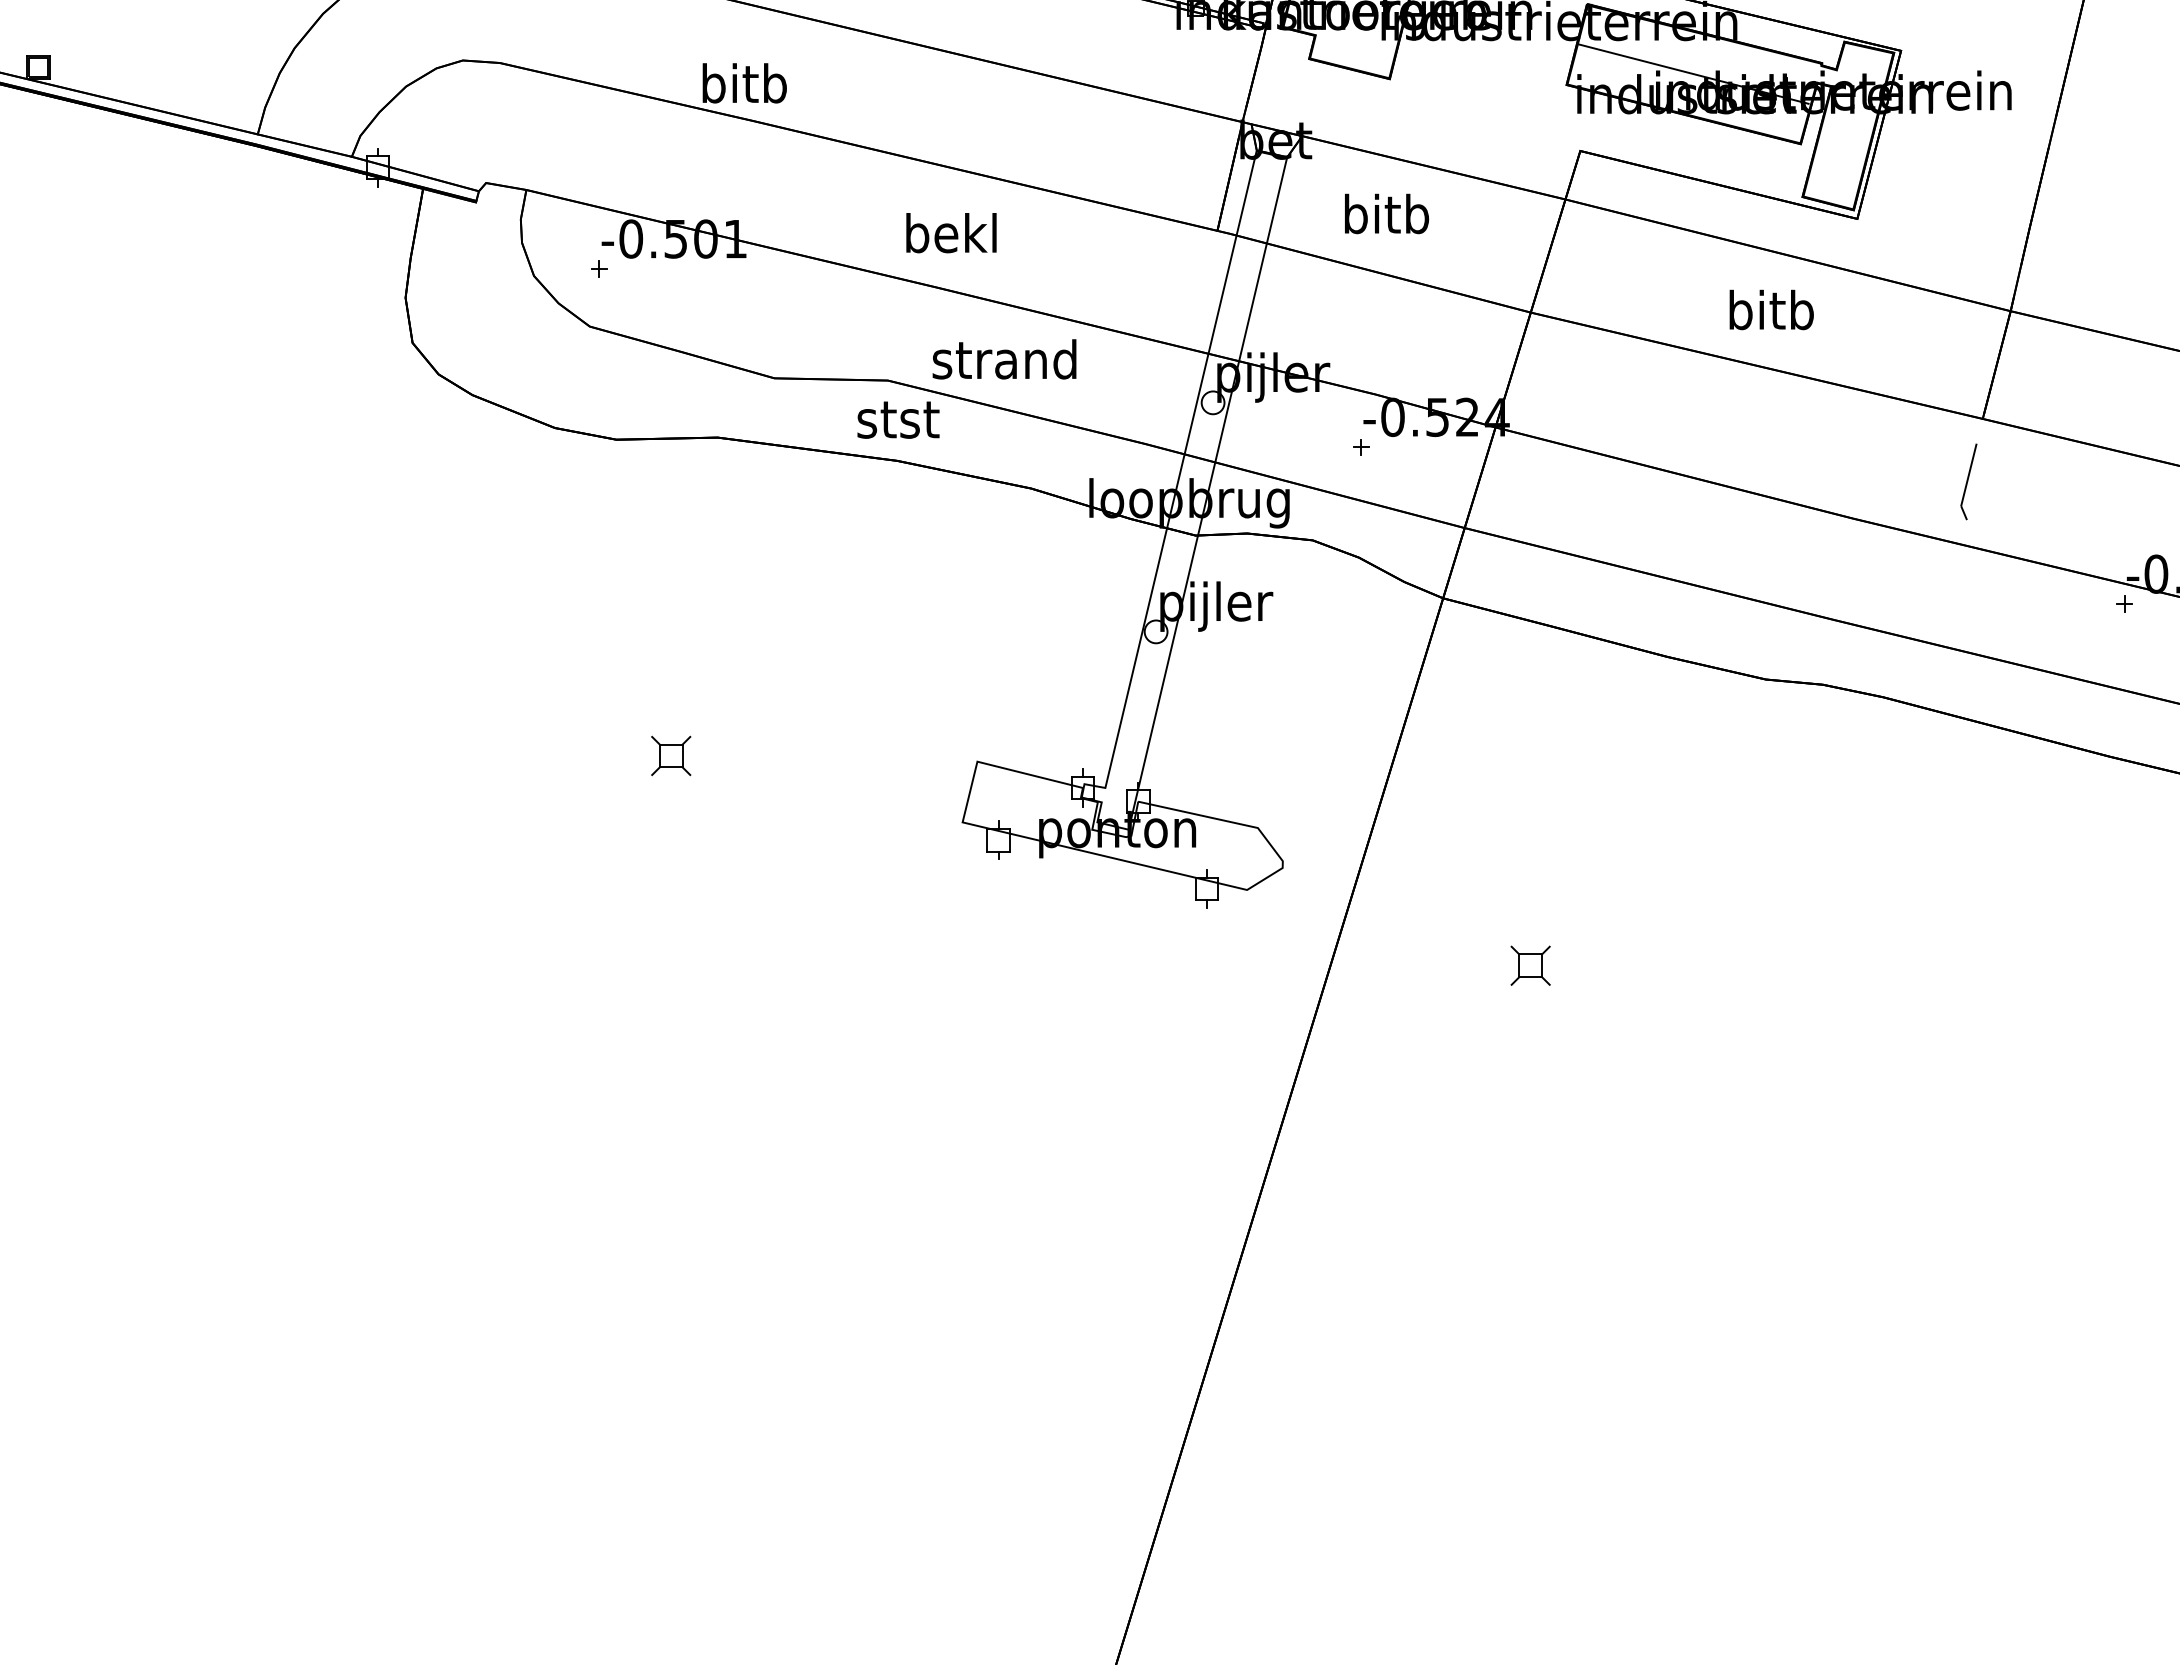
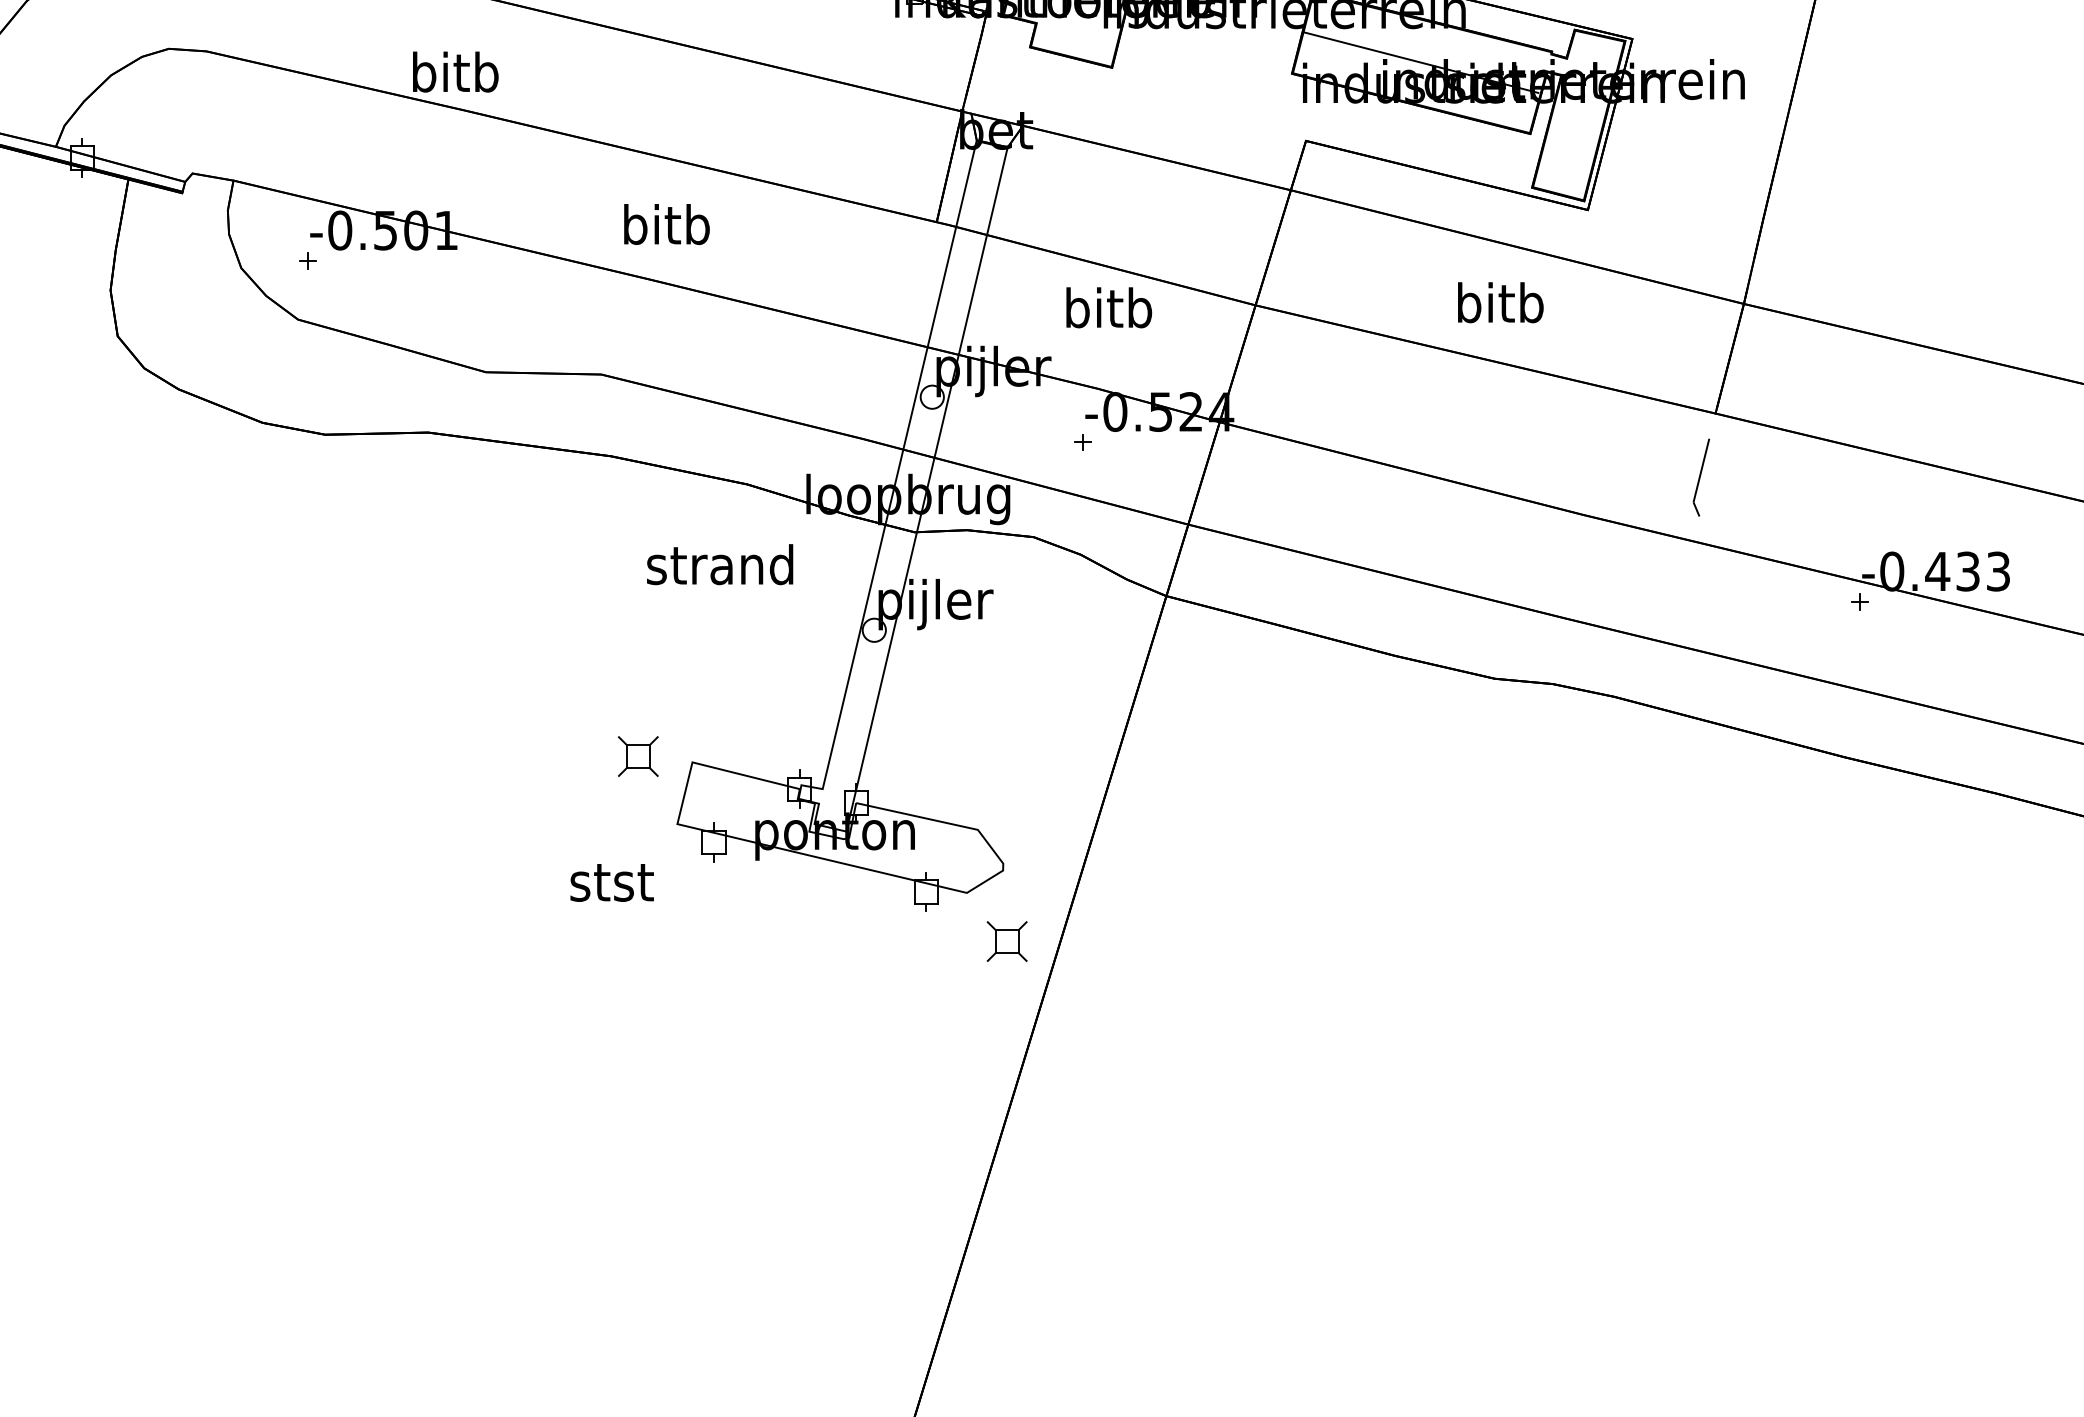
text: (1387, 213) -> (1109, 307), moved
text: (951, 233) -> (666, 224), bekl -> bitb
text: (1004, 359) -> (720, 564), moved
text: (898, 419) -> (612, 882), moved
part: (671, 755) -> (638, 756), moved
part: (1530, 965) -> (1007, 941), moved

